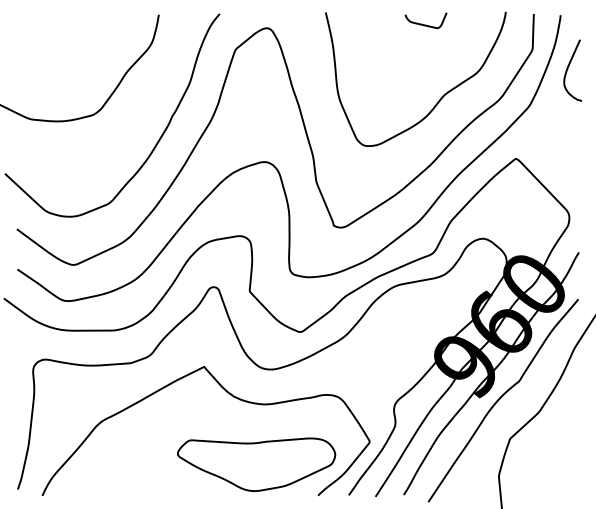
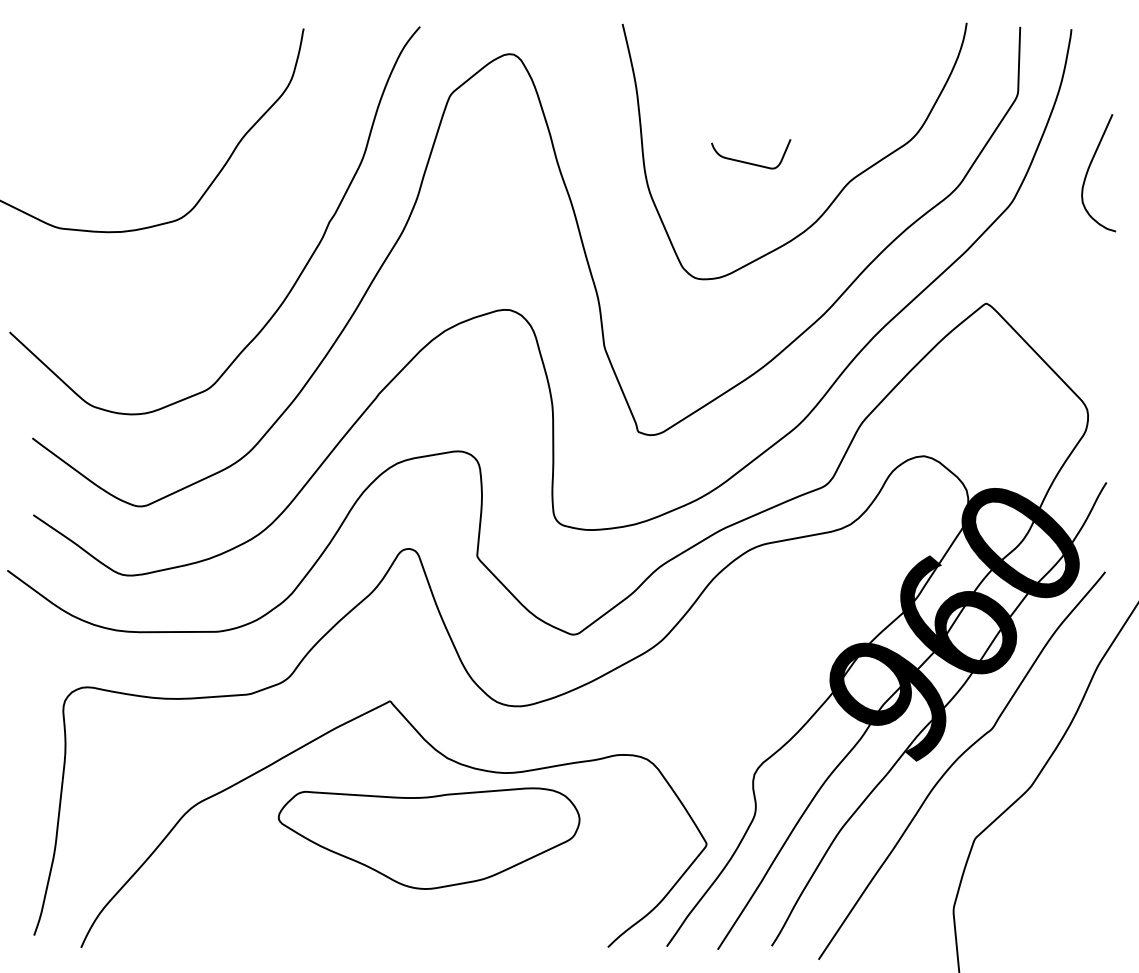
curve: (425, 24) -> (750, 161), moved
curve: (568, 69) -> (1090, 171), moved
part: (256, 464) -> (429, 838), moved

